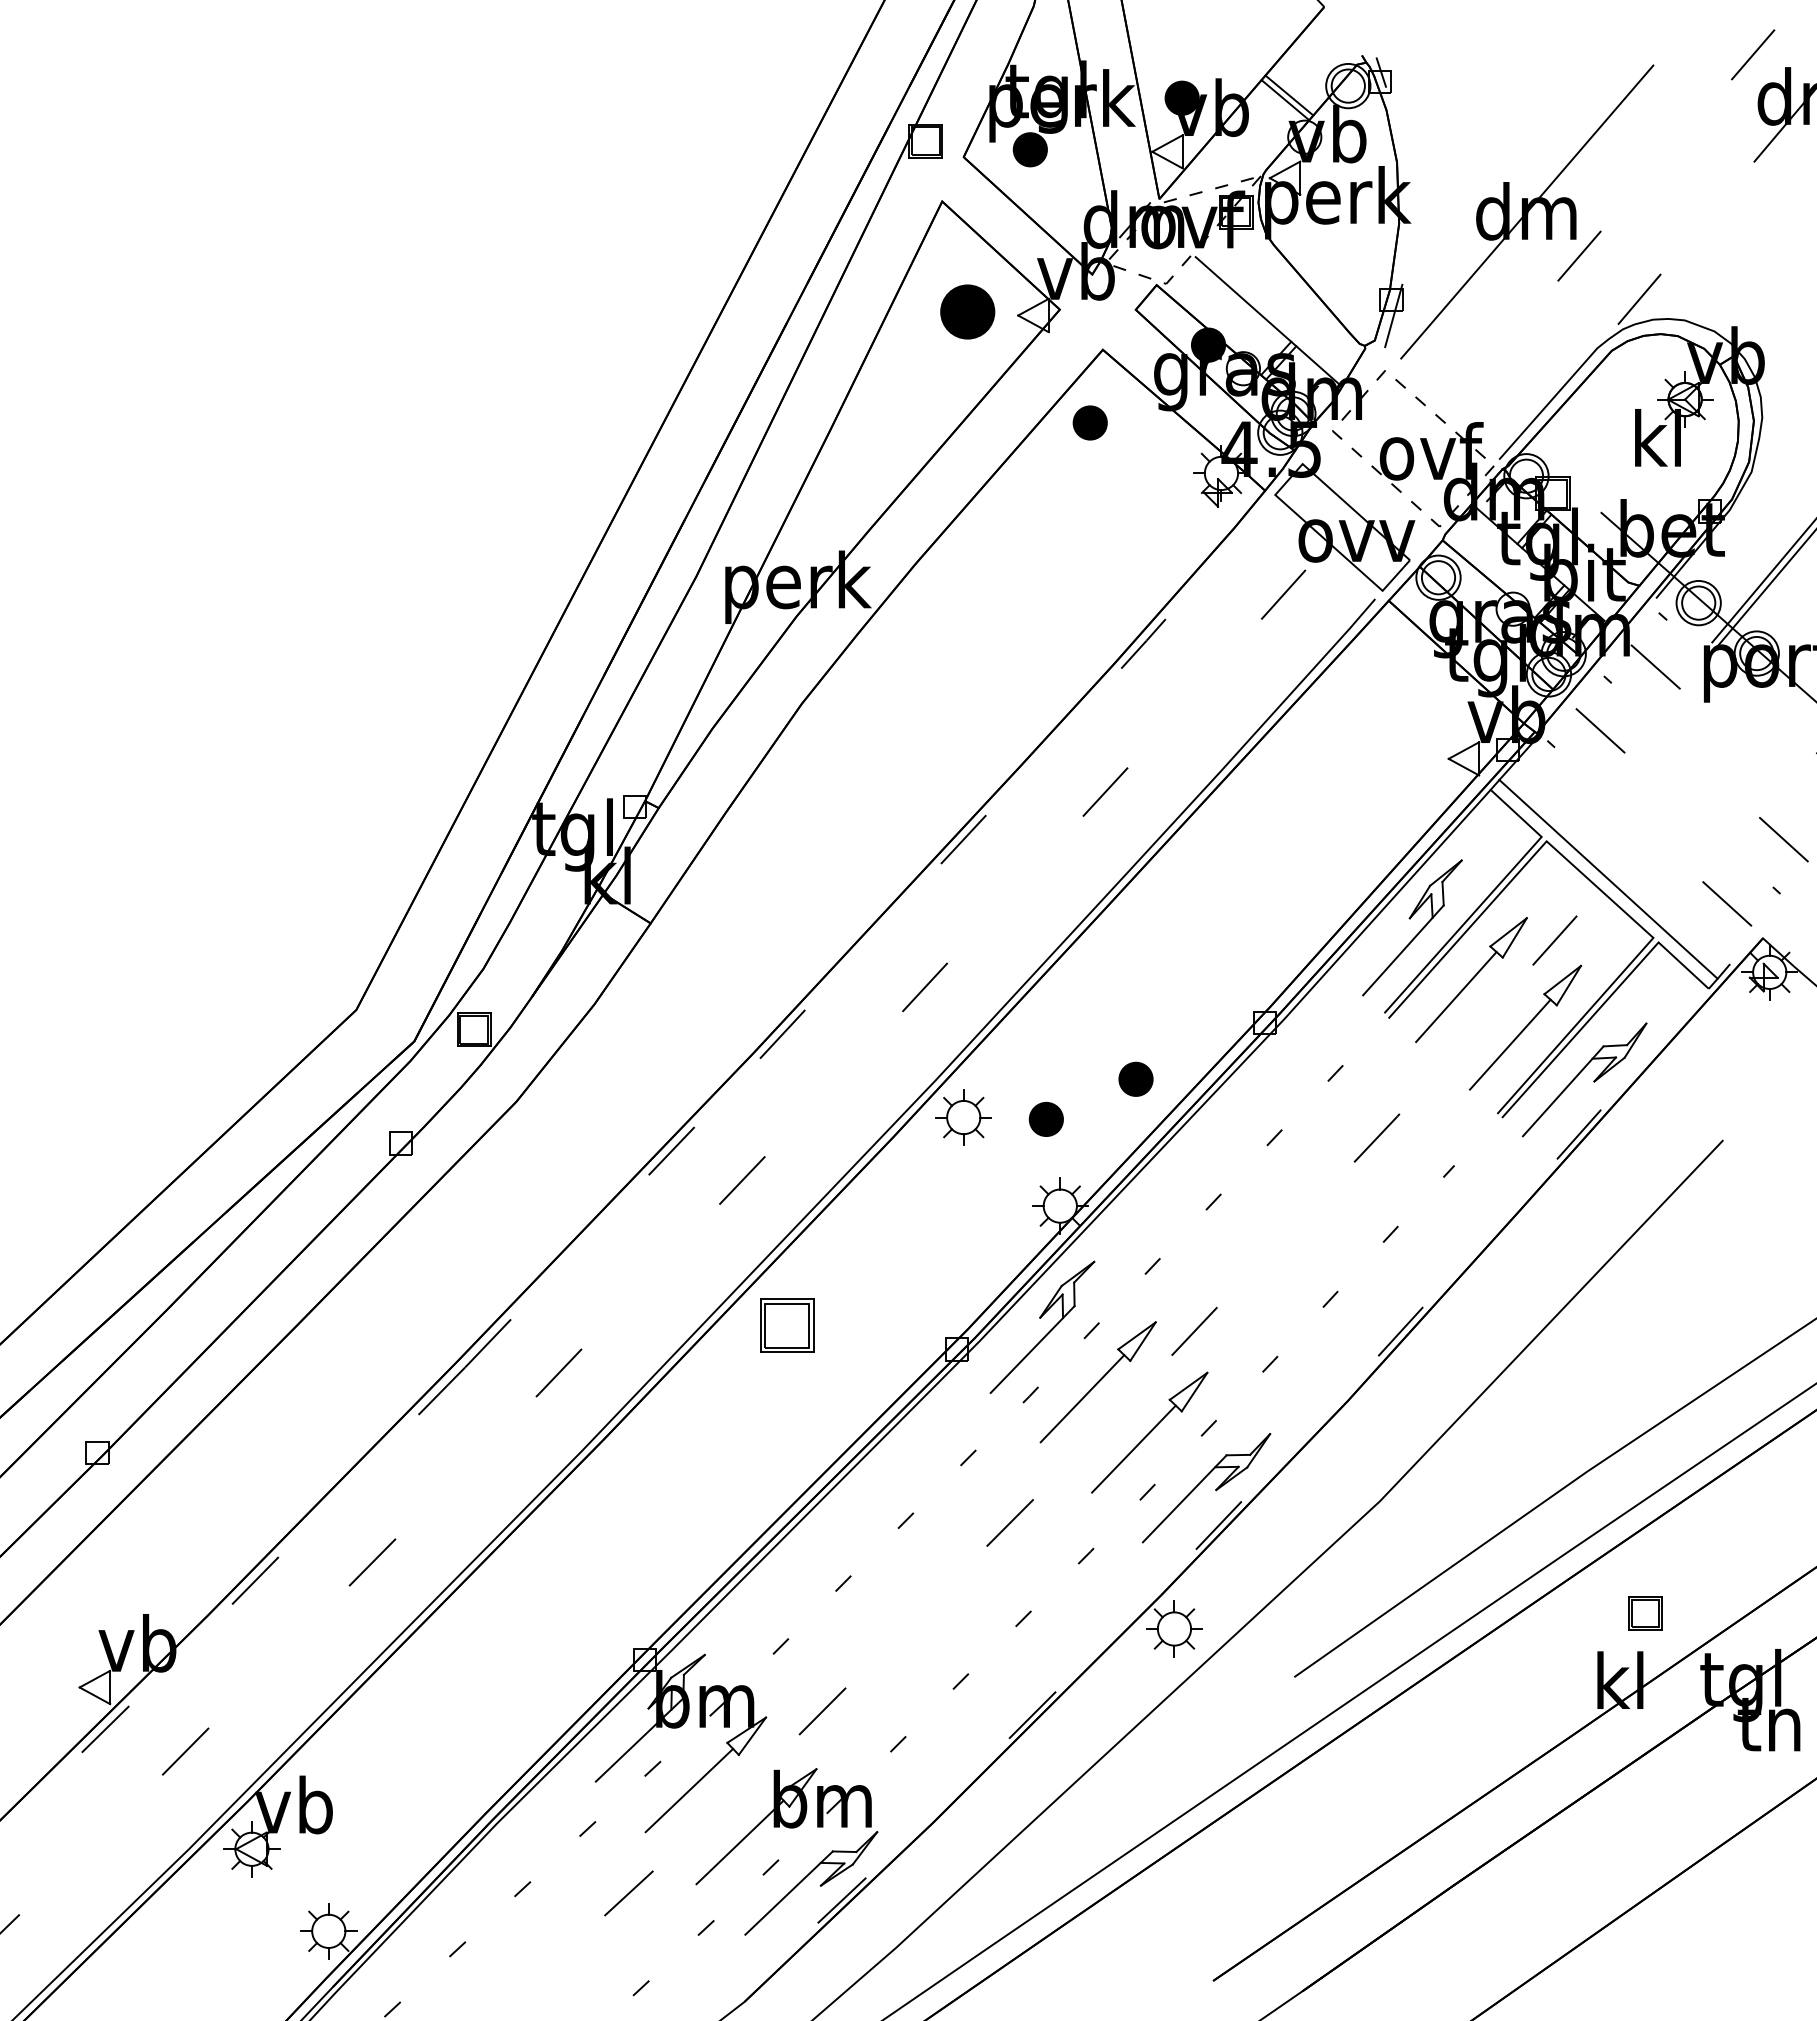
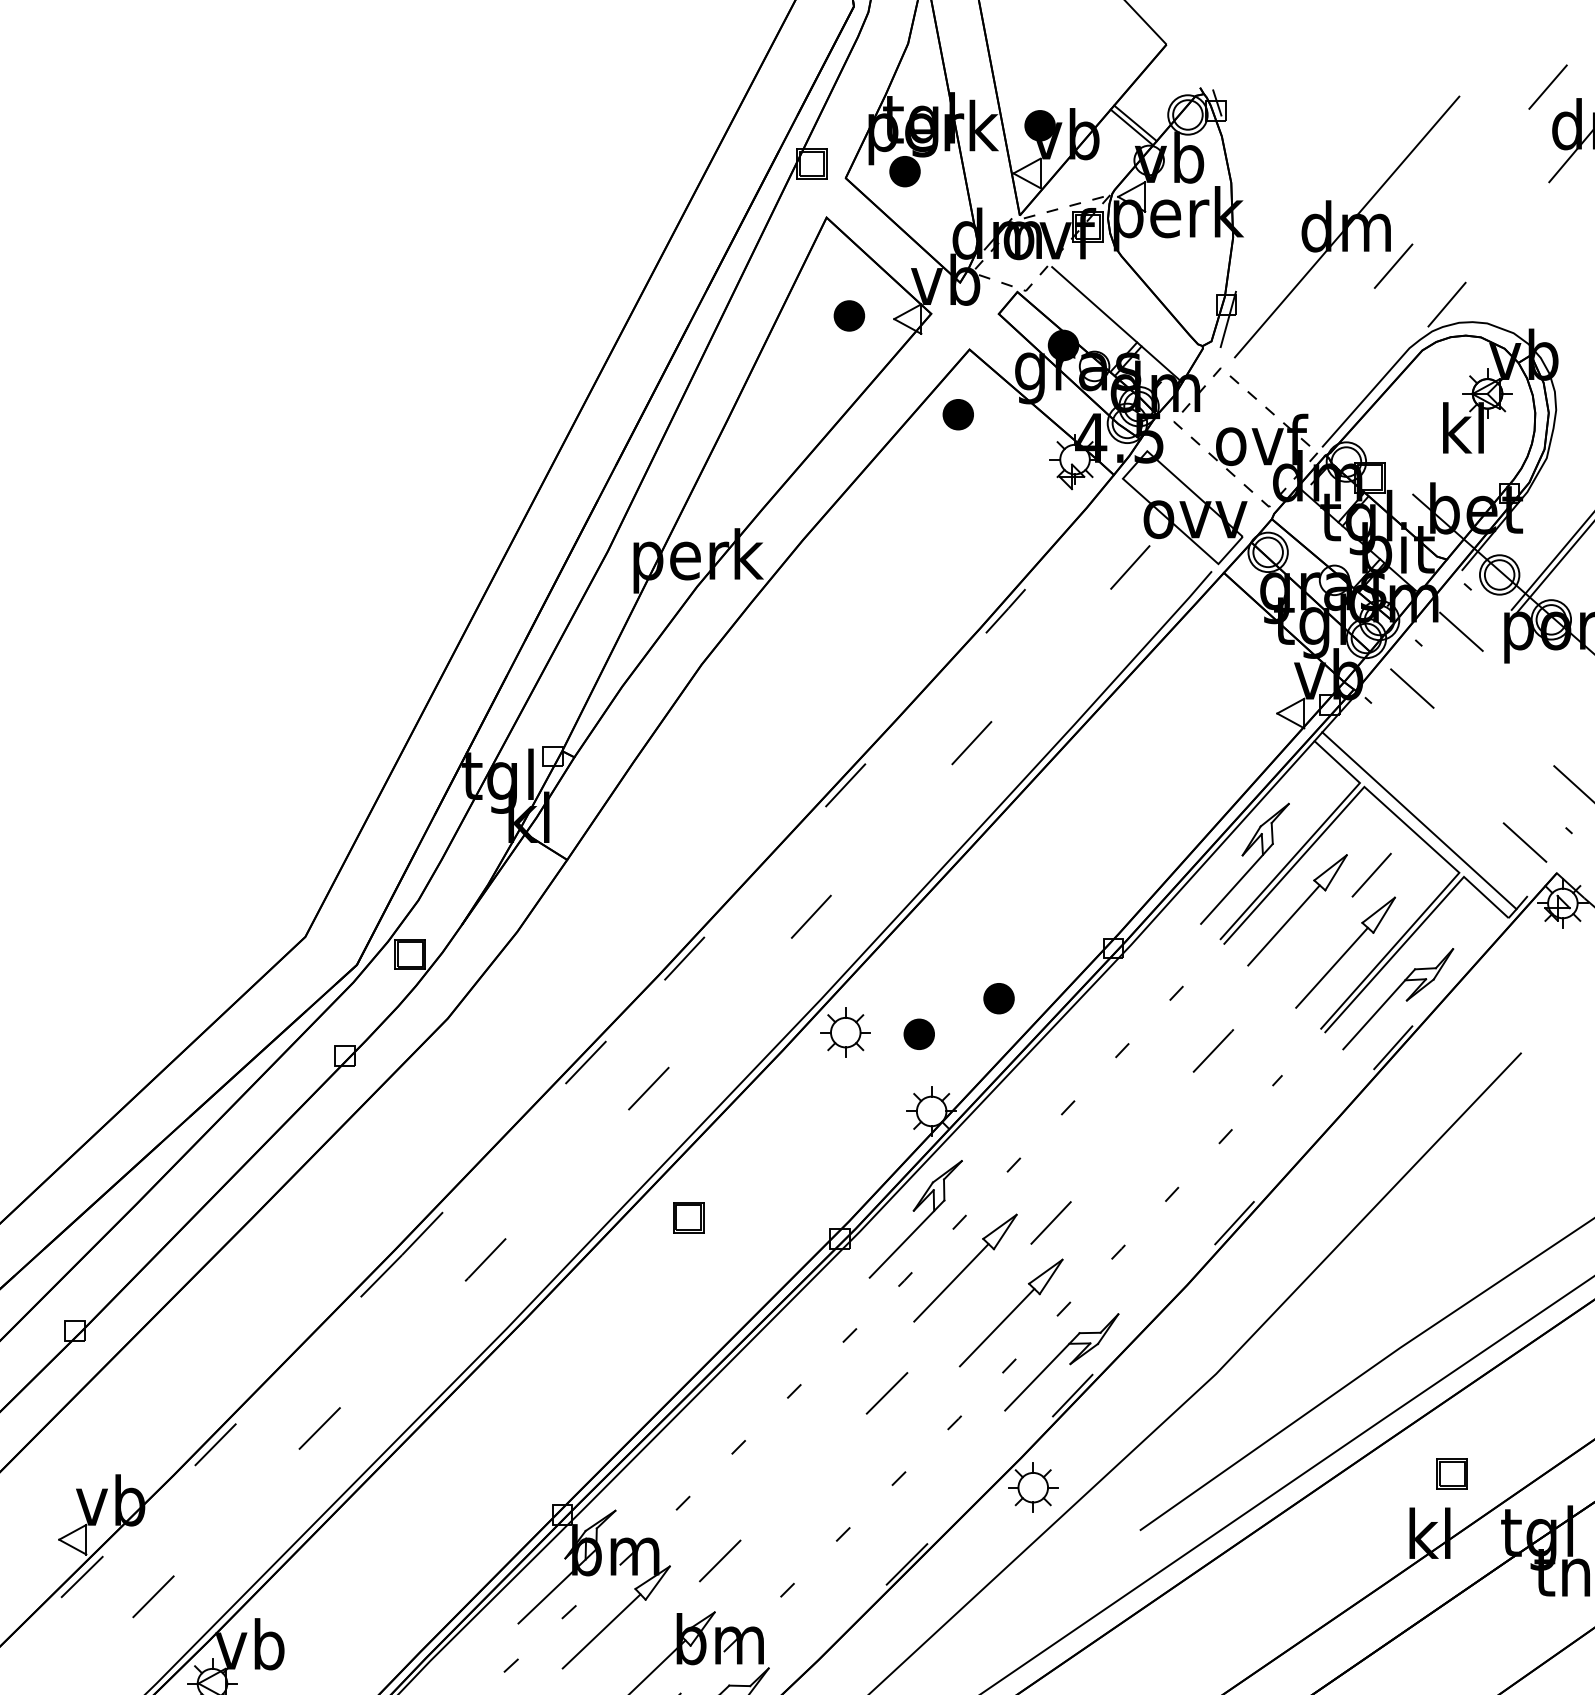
part: (967, 311) -> (849, 315), size x0.62
part: (787, 1325) -> (688, 1217), size x0.62

